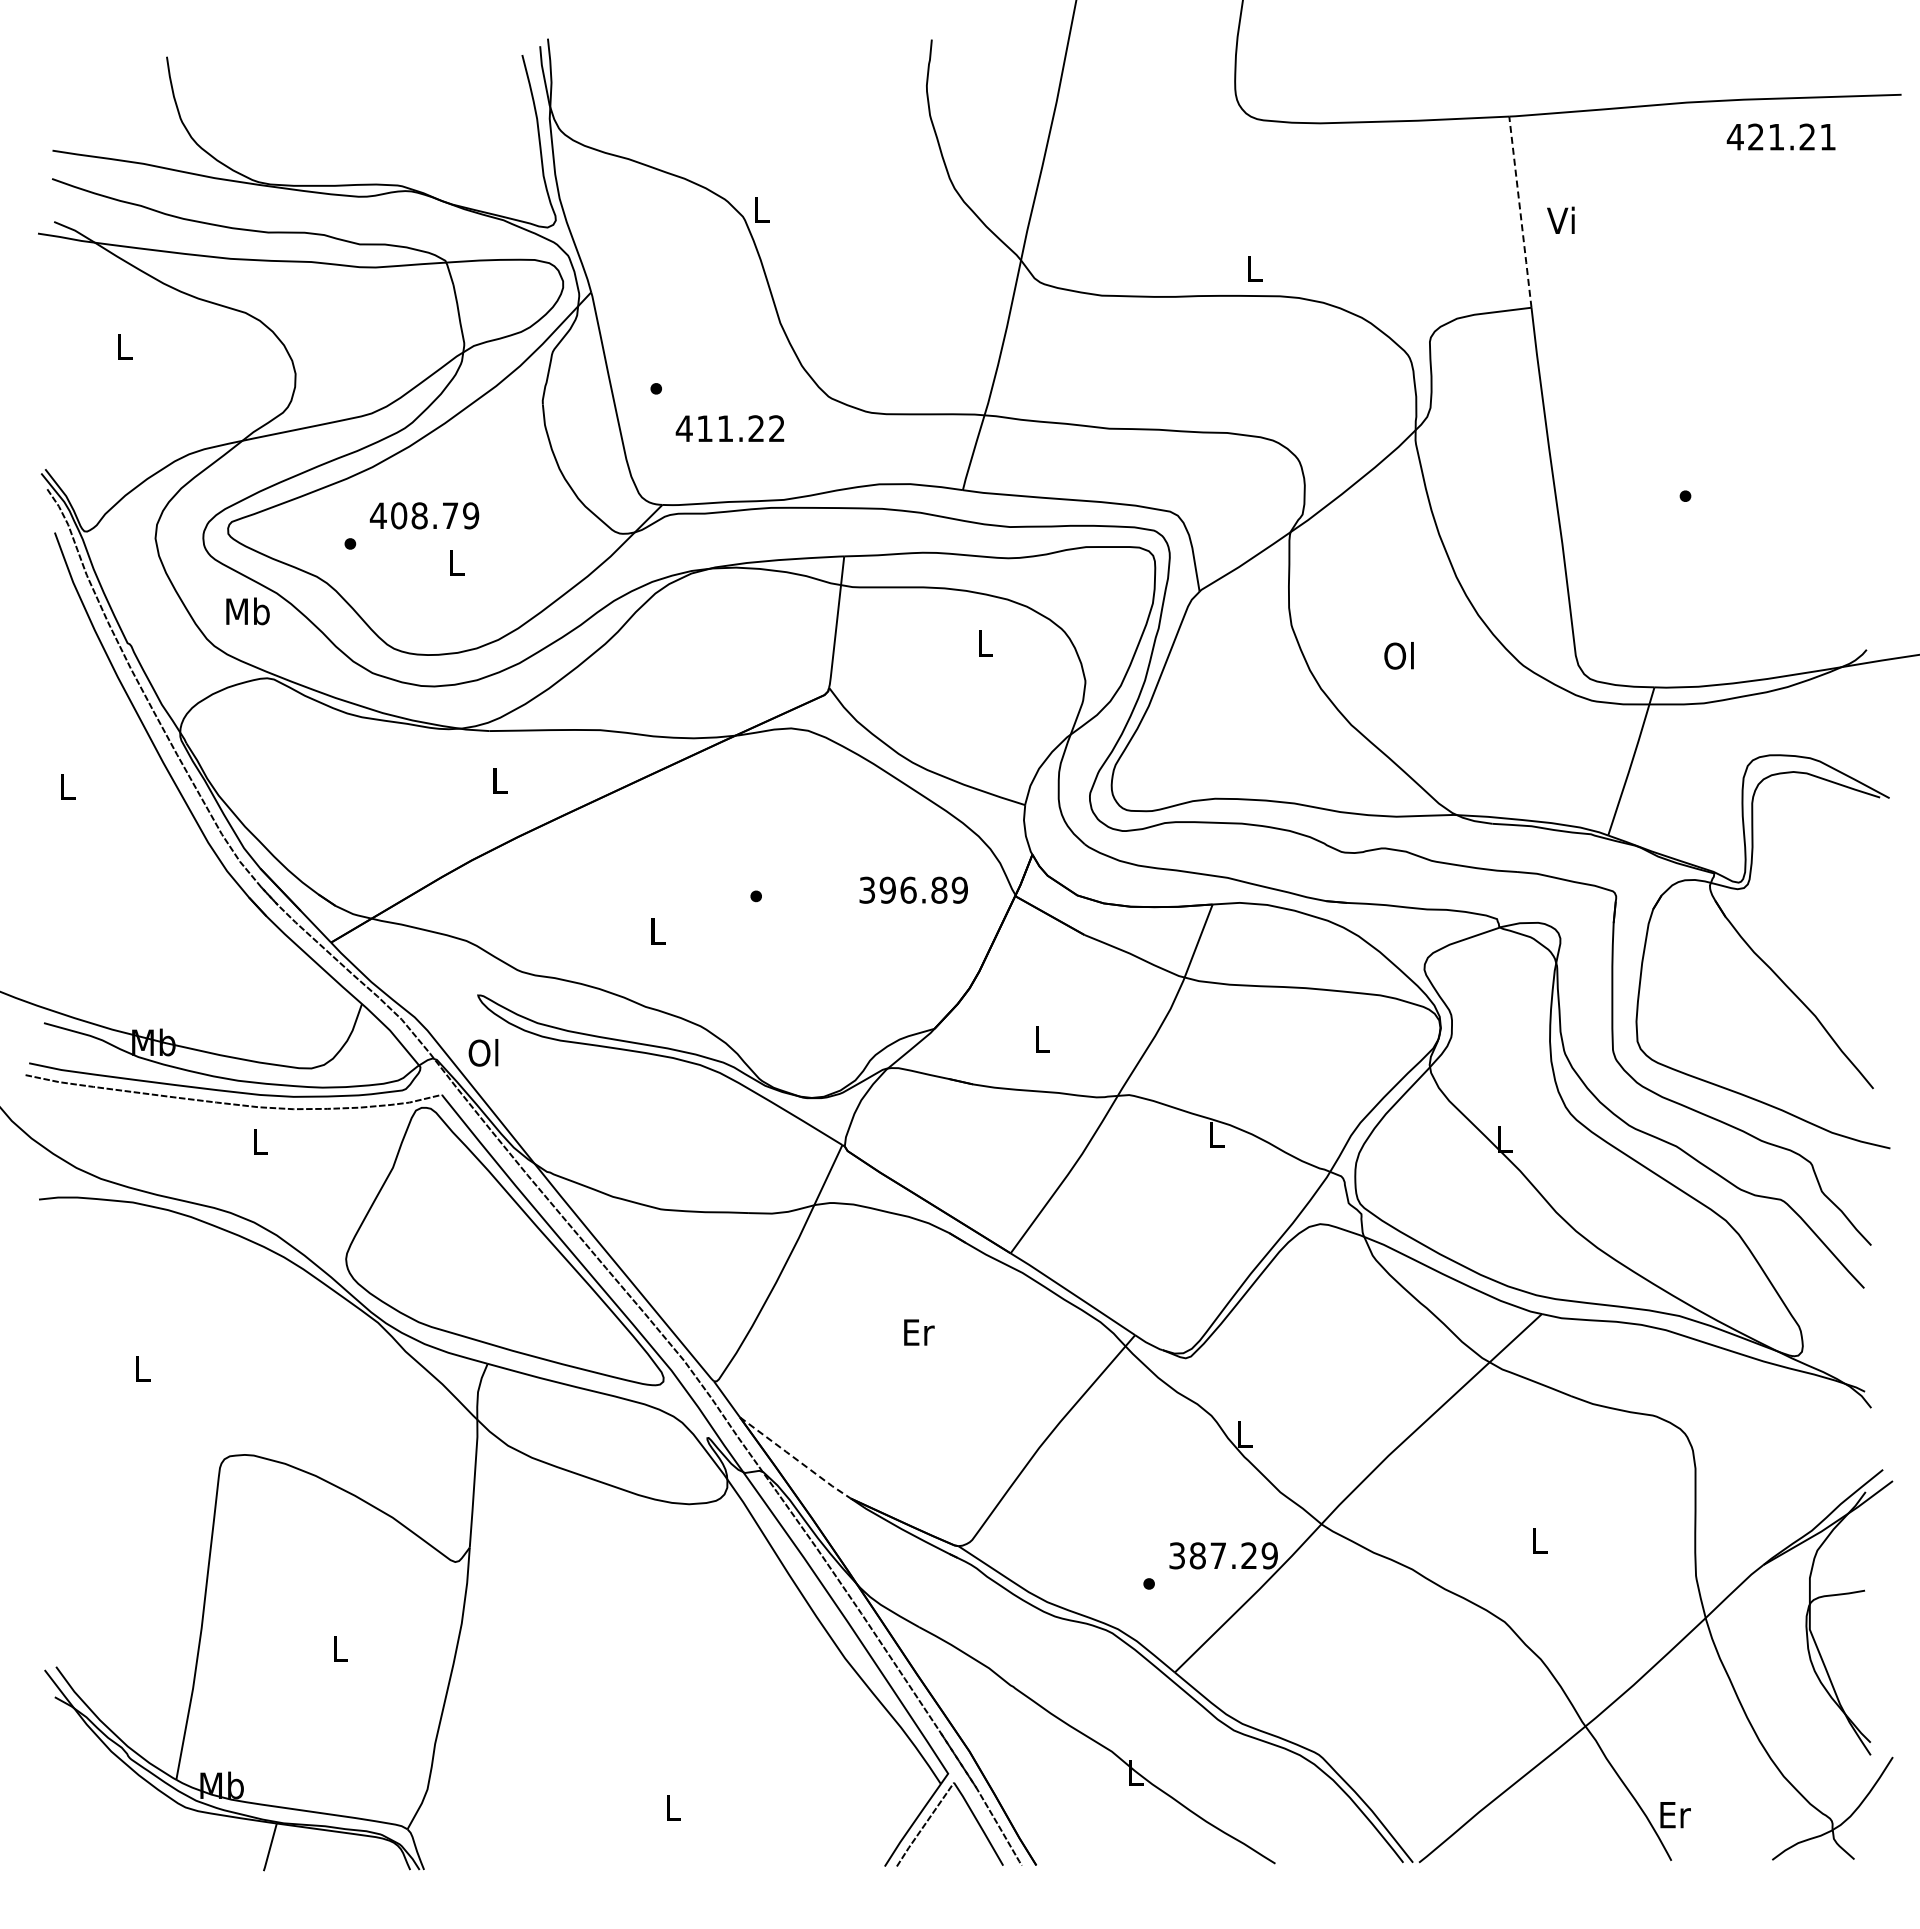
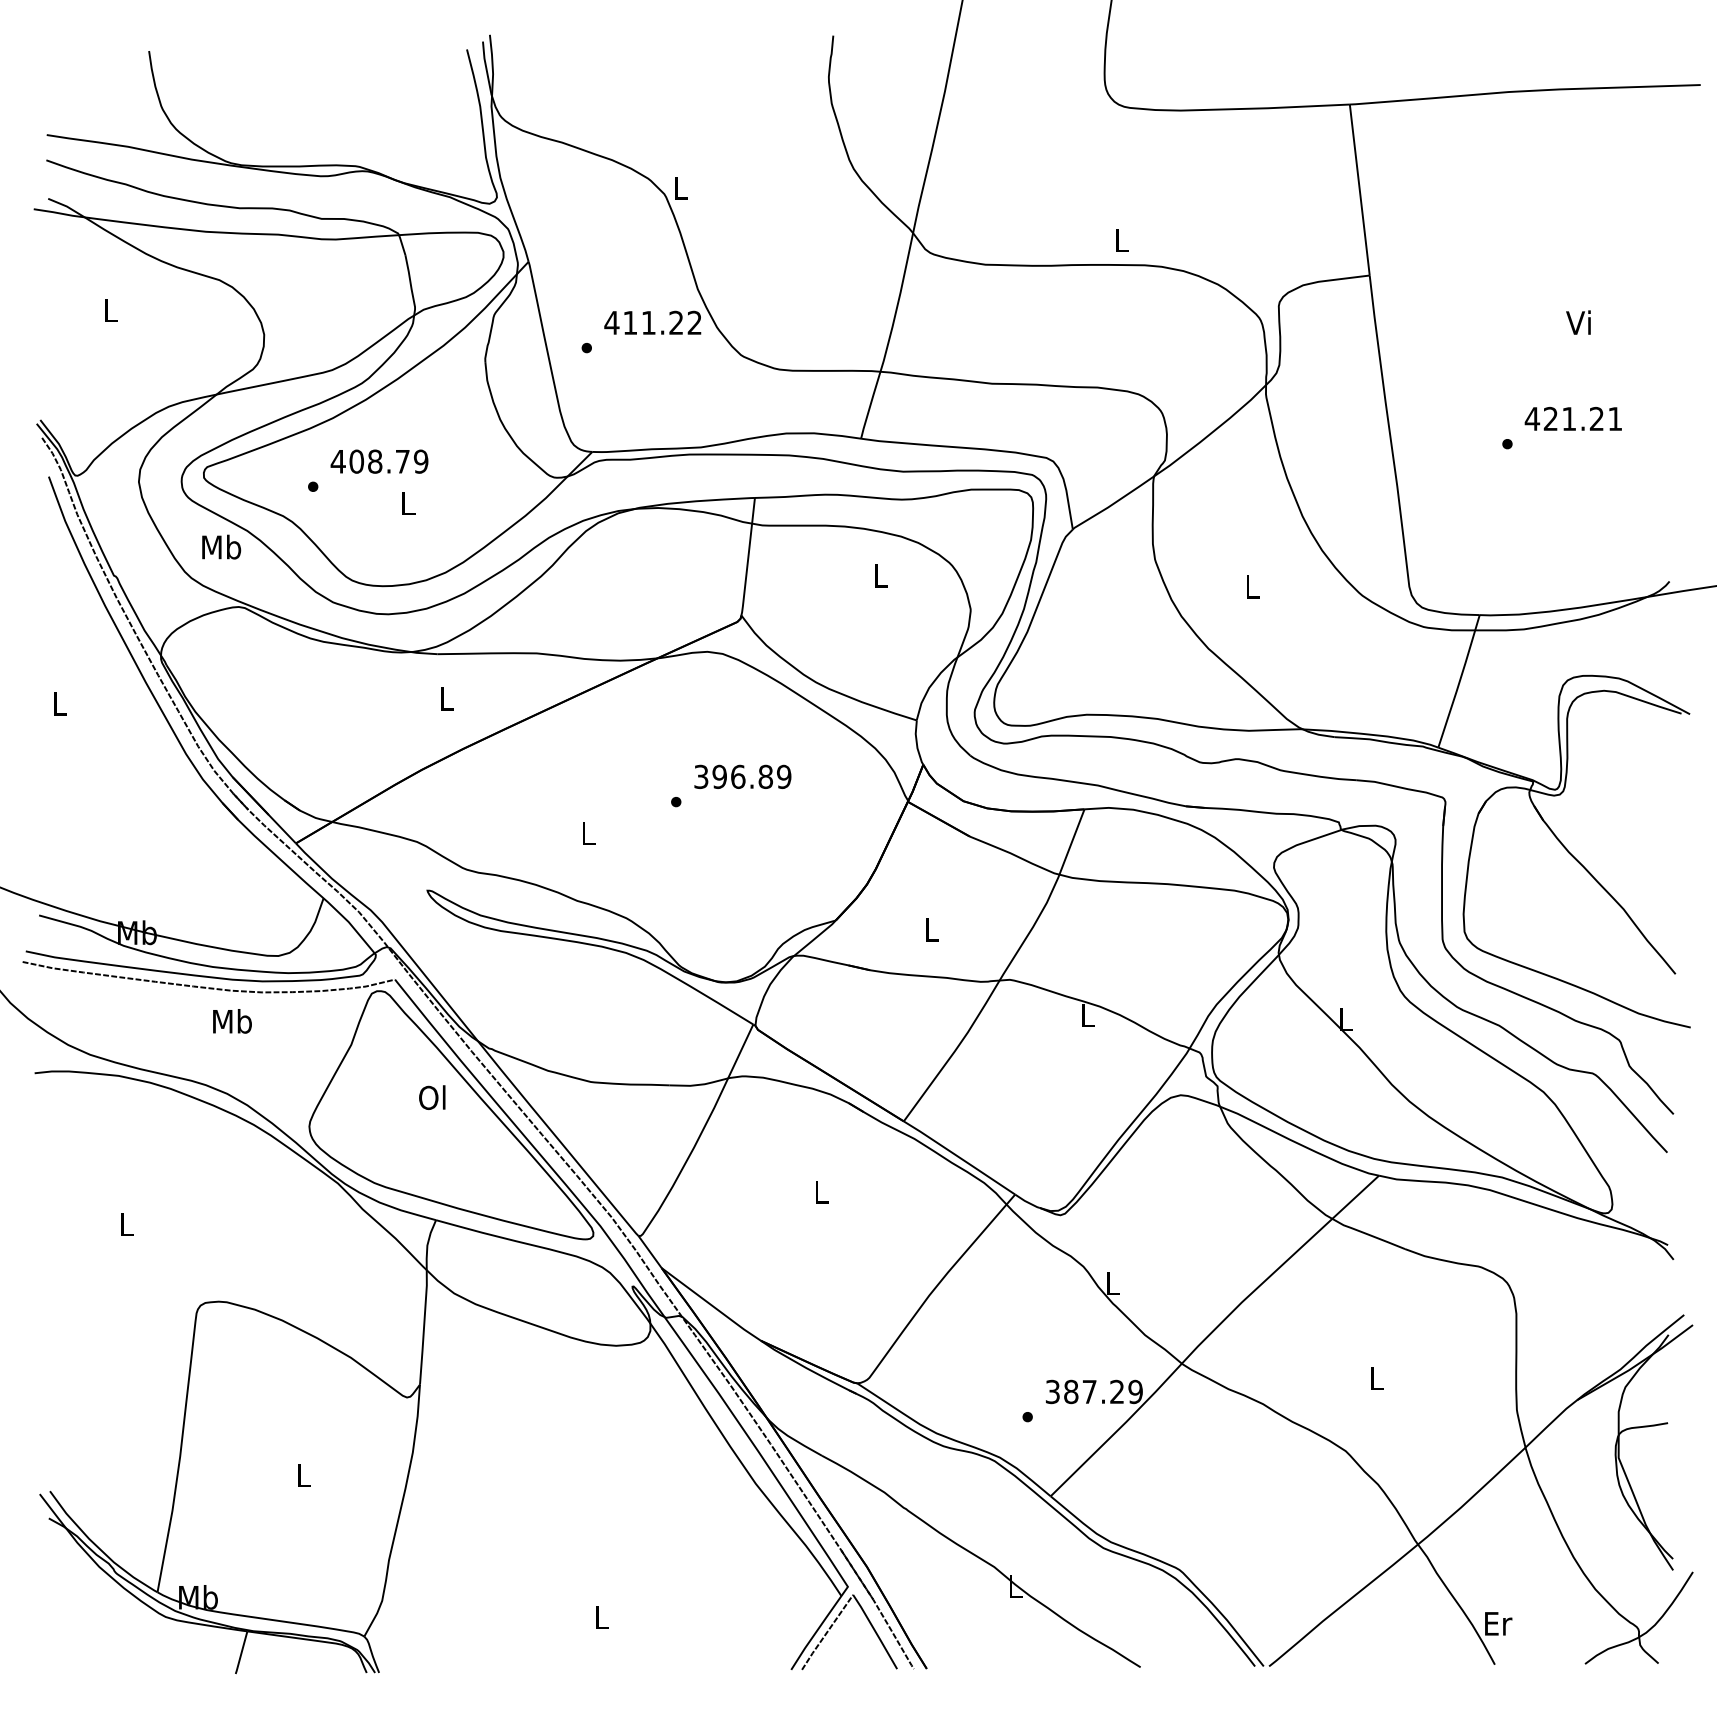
text: (1780, 136) -> (1572, 418), moved
line: (1520, 213) -> (1359, 191), dashed -> solid
text: (1560, 219) -> (1578, 321), moved
text: (729, 428) -> (652, 322), moved
text: (1398, 655) -> (1250, 586), Ol -> L
text: (913, 889) -> (742, 776), moved
text: (483, 1052) -> (432, 1097), moved
text: (259, 1141) -> (231, 1021), L -> Mb
text: (919, 1332) -> (822, 1192), Er -> L
line: (795, 1458) -> (711, 1304), dashed -> solid

